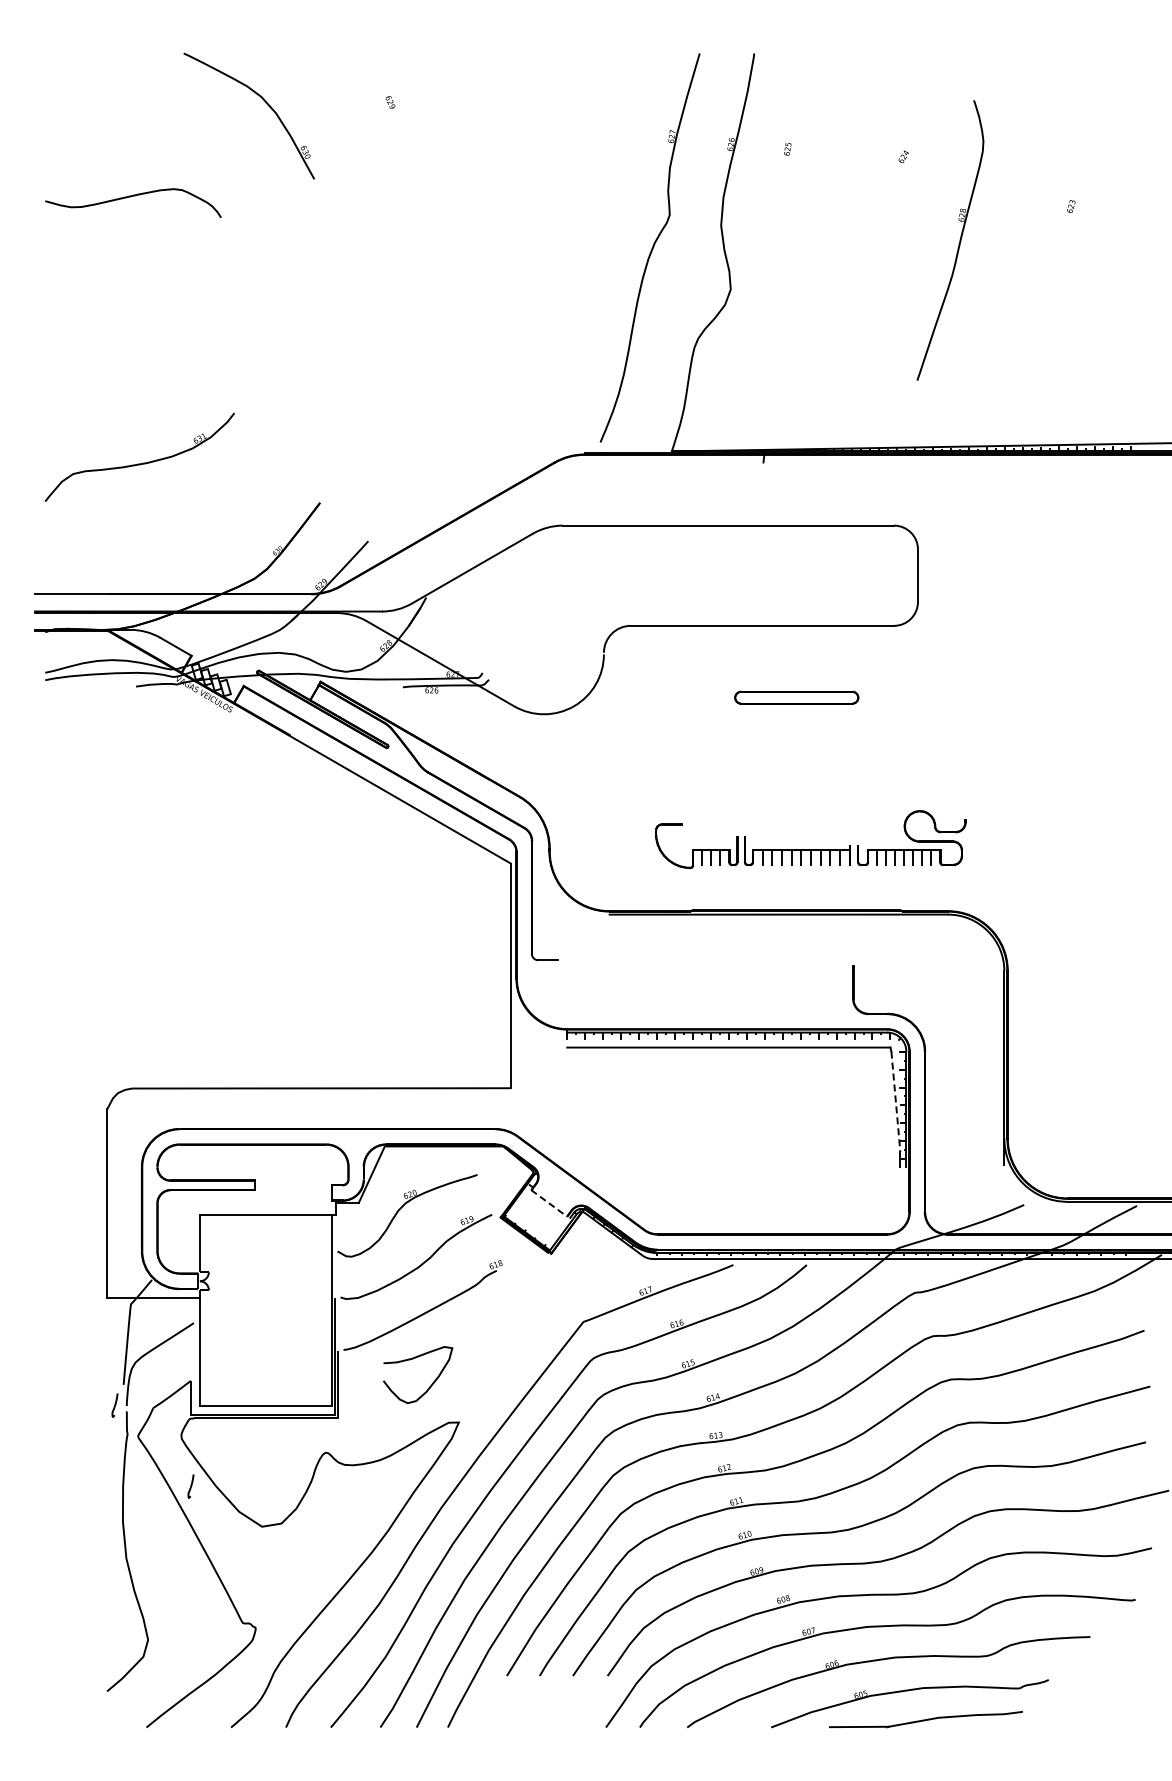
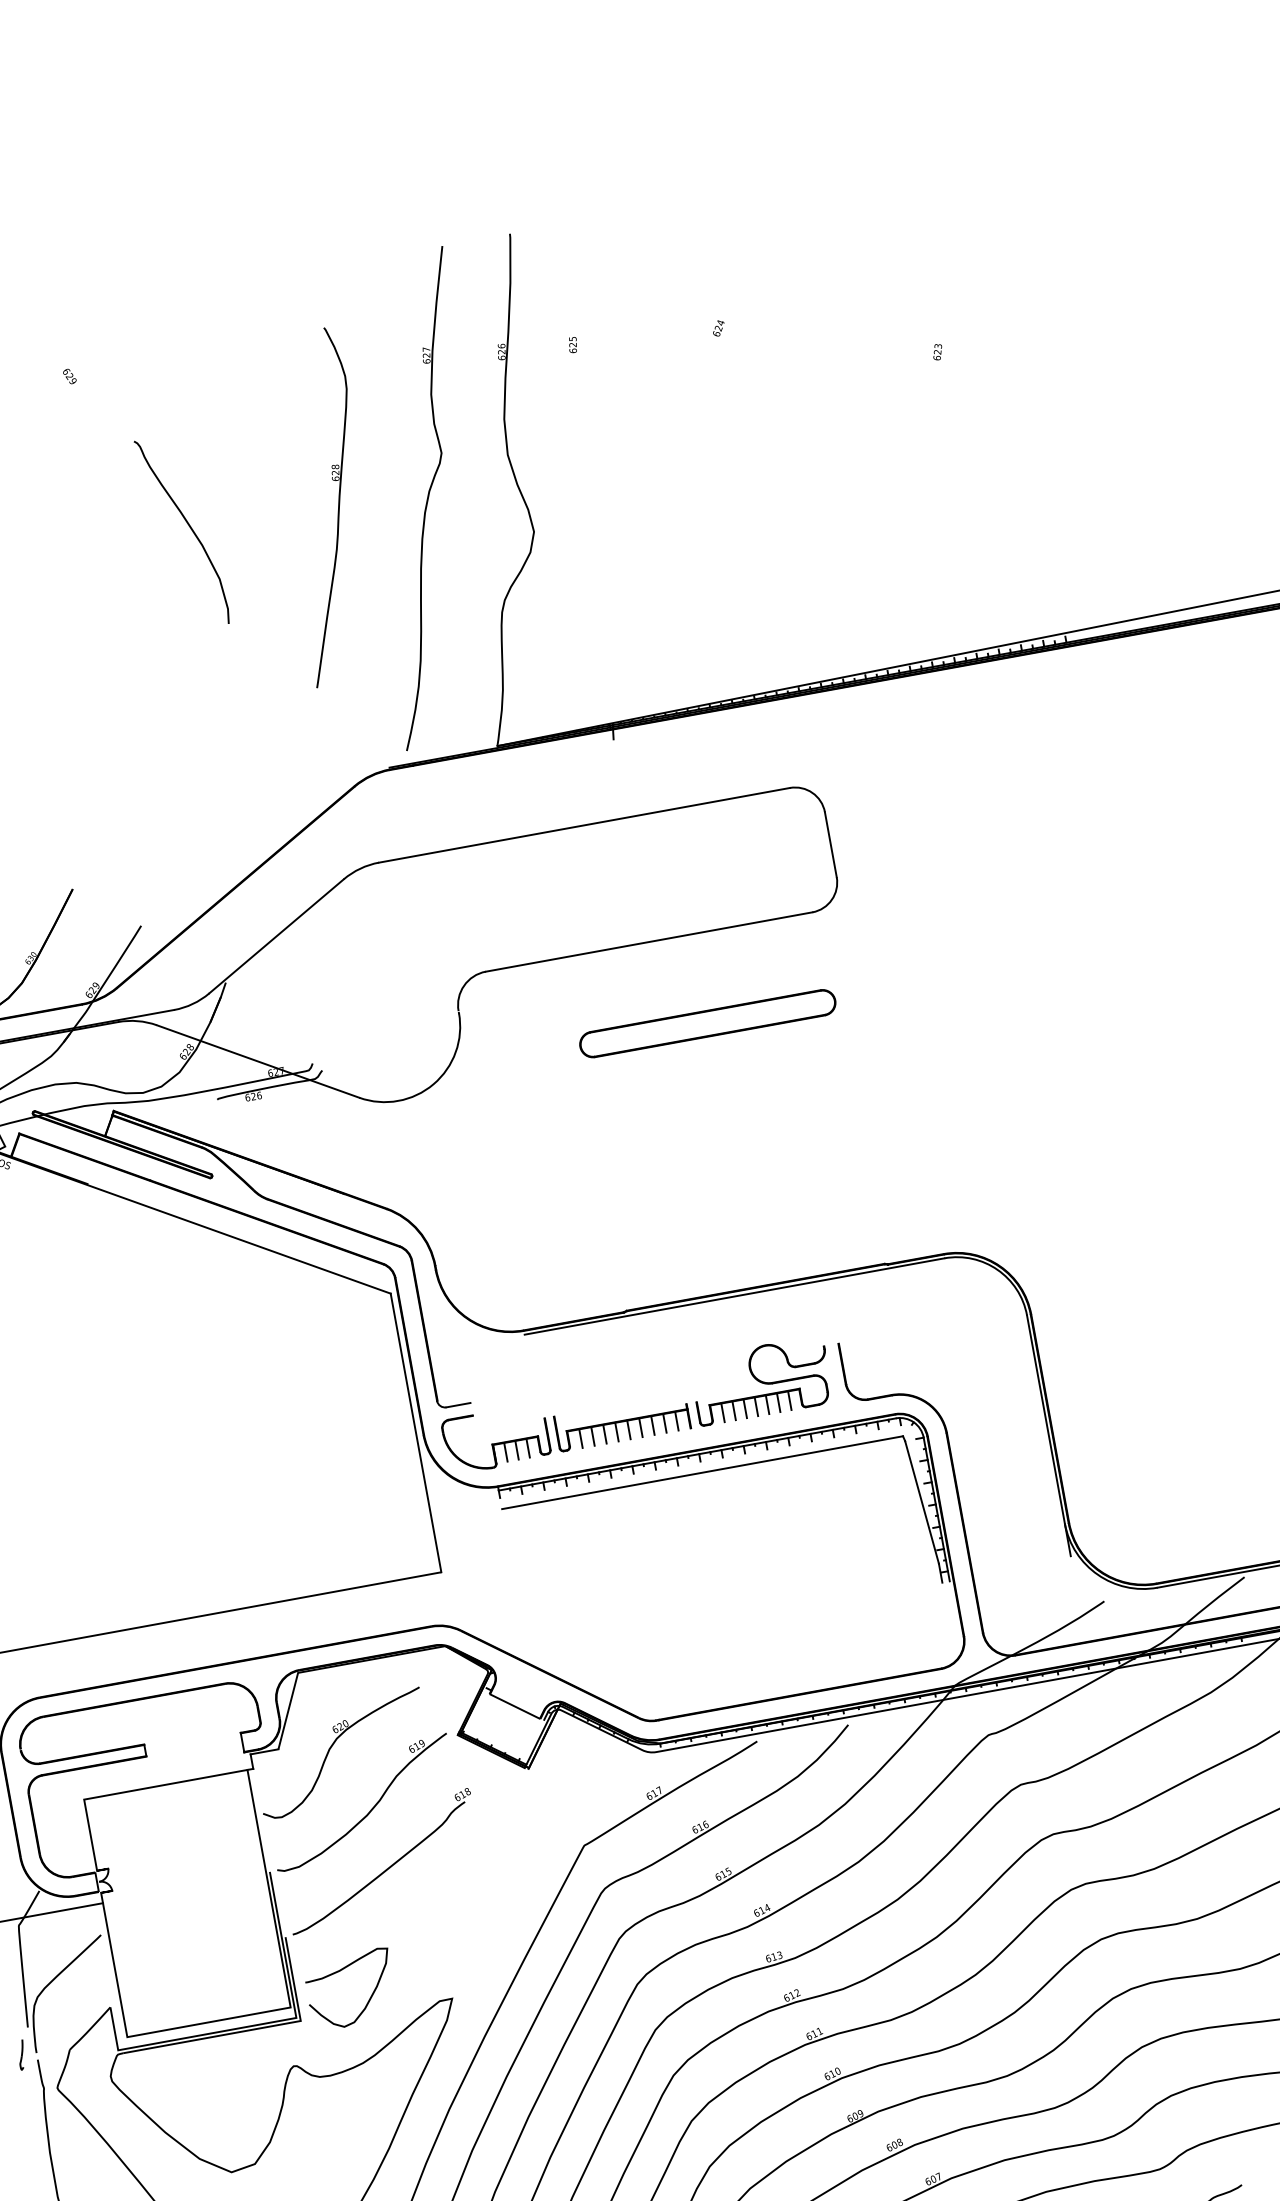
curve: (462, 238) -> (189, 529), added
part: (958, 243) -> (337, 508), moved
part: (796, 697) -> (707, 1023), size x1.67
part: (810, 849) -> (638, 1417), moved
line: (895, 1102) -> (921, 1503), dashed -> solid
line: (549, 1203) -> (515, 1706), dashed -> solid
curve: (429, 1386) -> (367, 2001), moved
part: (190, 1486) -> (133, 2138), removed

